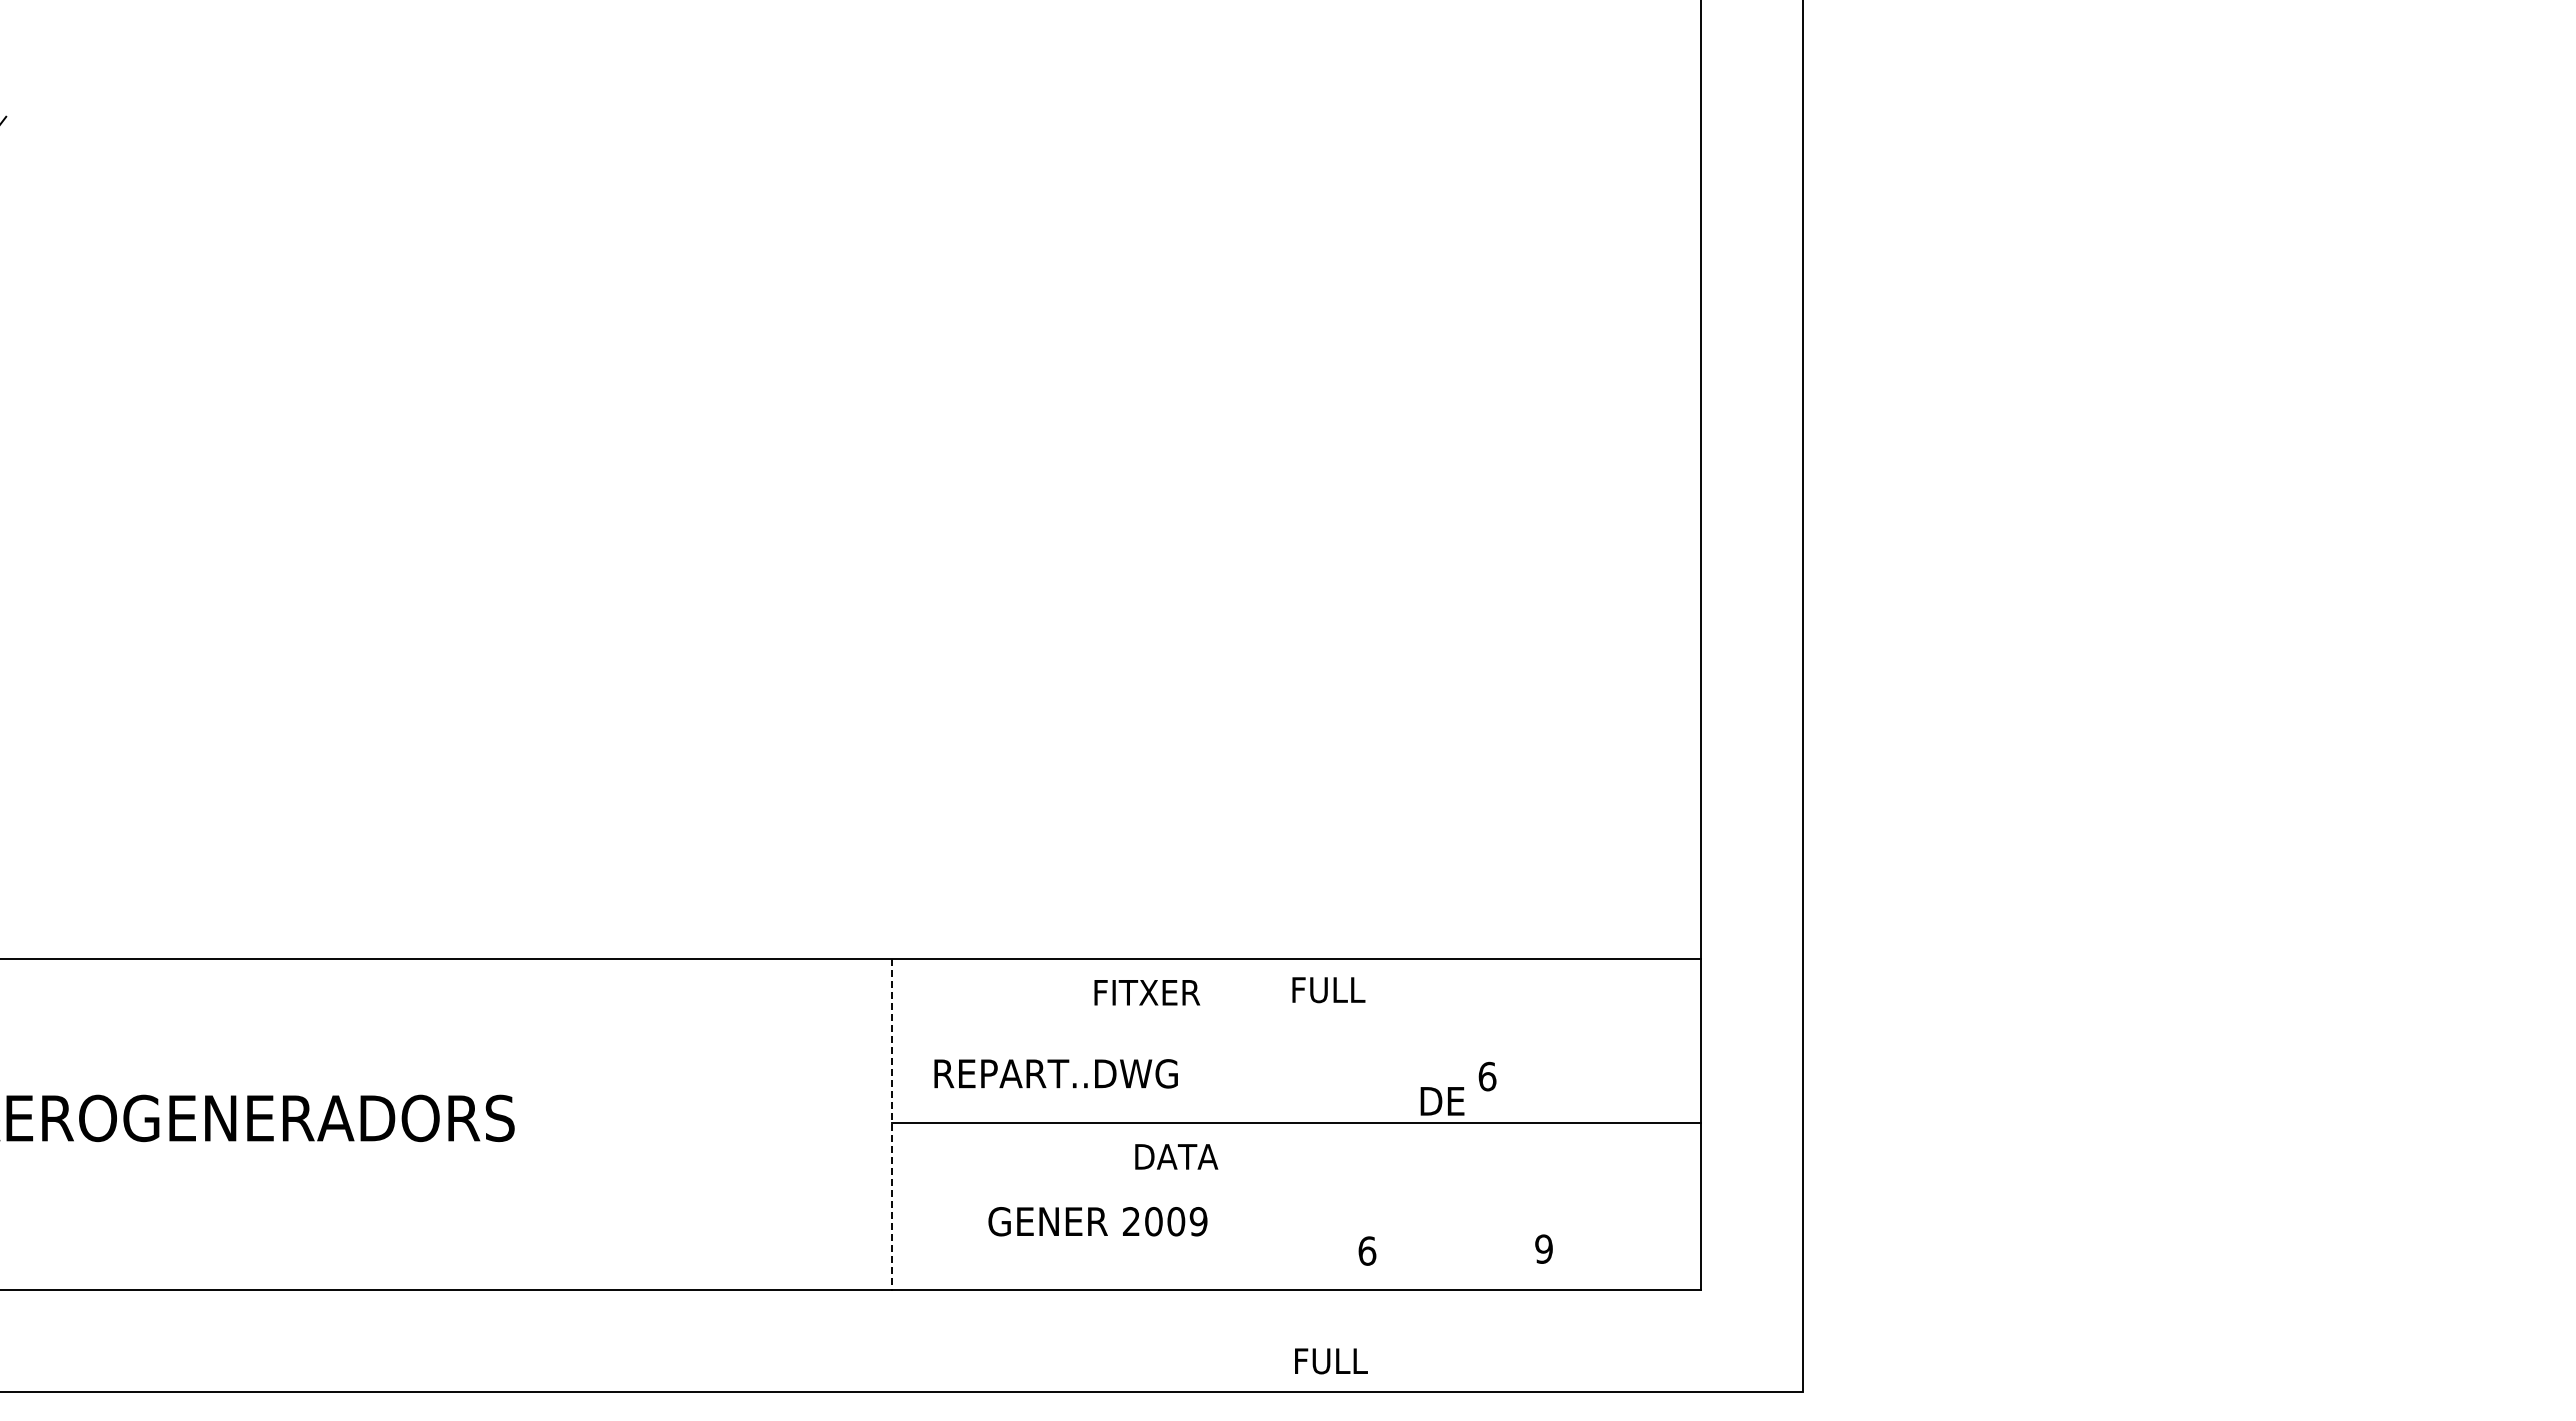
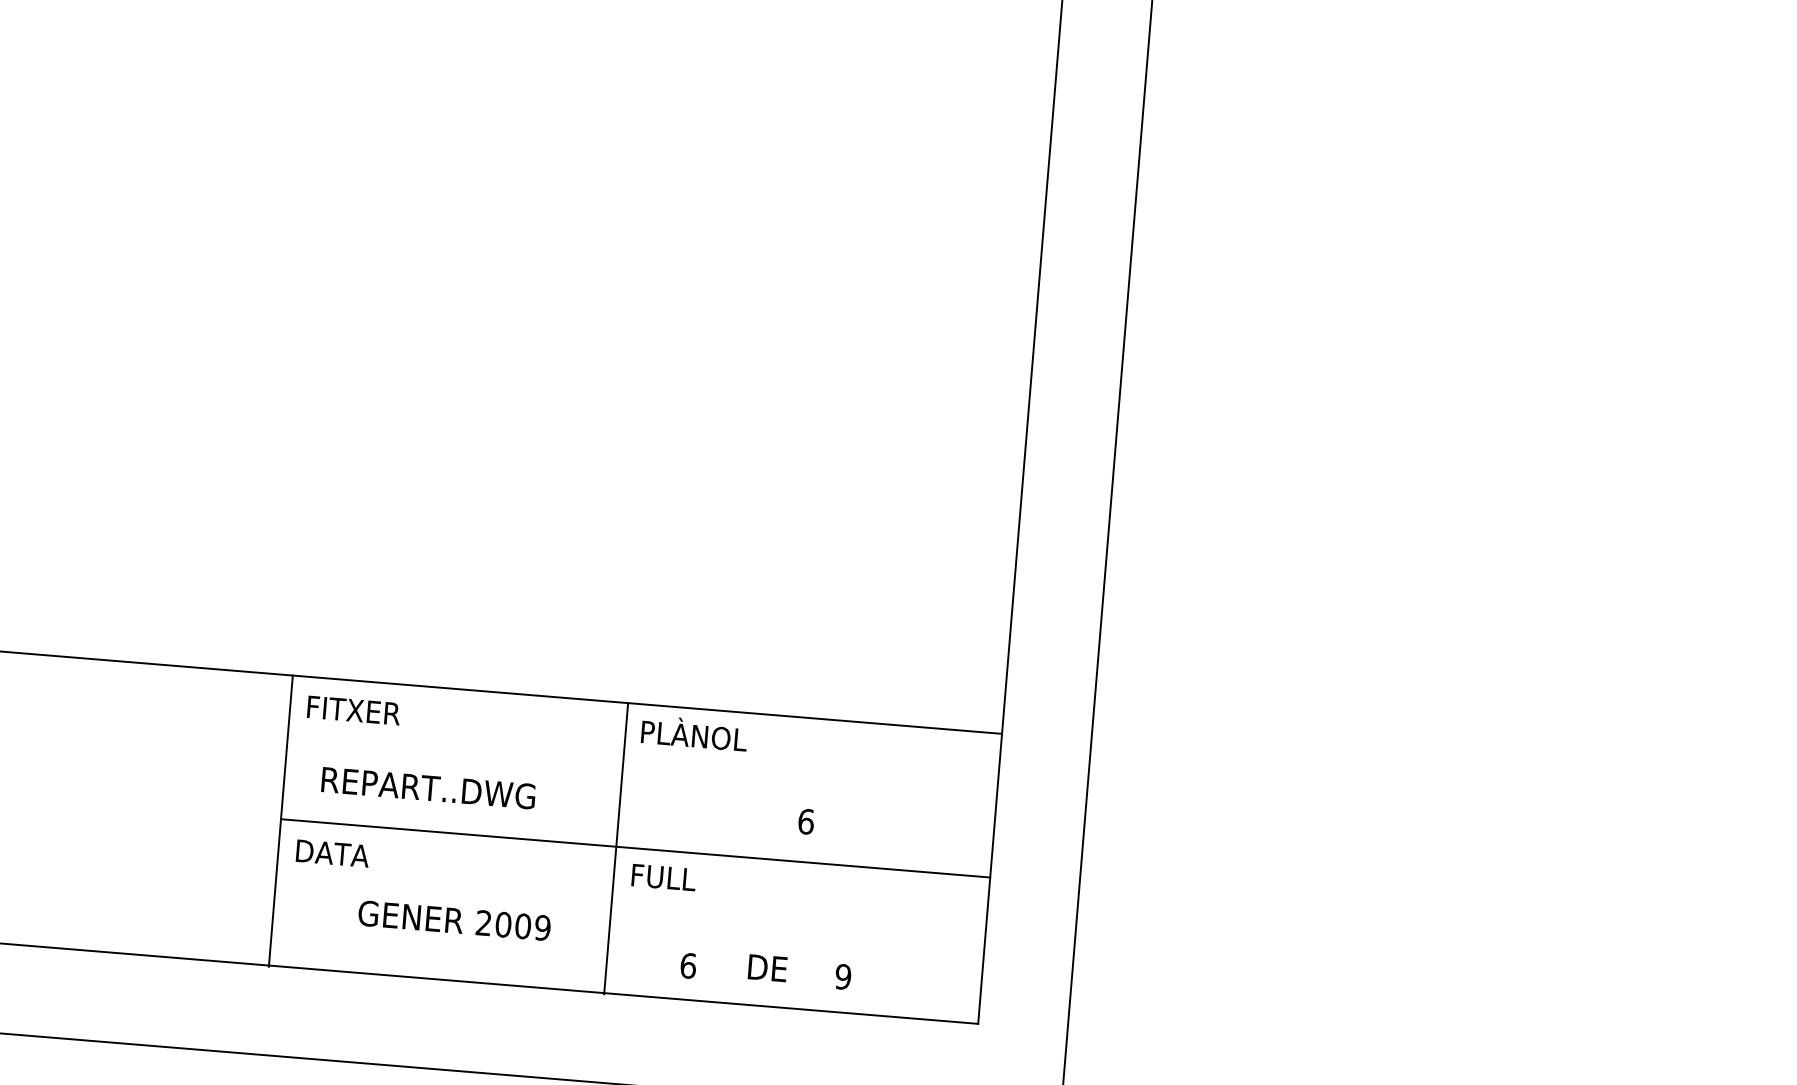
text: (1354, 986) -> (696, 733), FULL -> PLÀNOL
text: (1147, 992) -> (354, 710), moved
text: (1442, 1101) -> (767, 968), moved
line: (1274, 1124) -> (616, 848), added
line: (891, 1125) -> (280, 821), dashed -> solid
text: (1176, 1156) -> (332, 853), moved
text: (1331, 1361) -> (664, 877), moved

